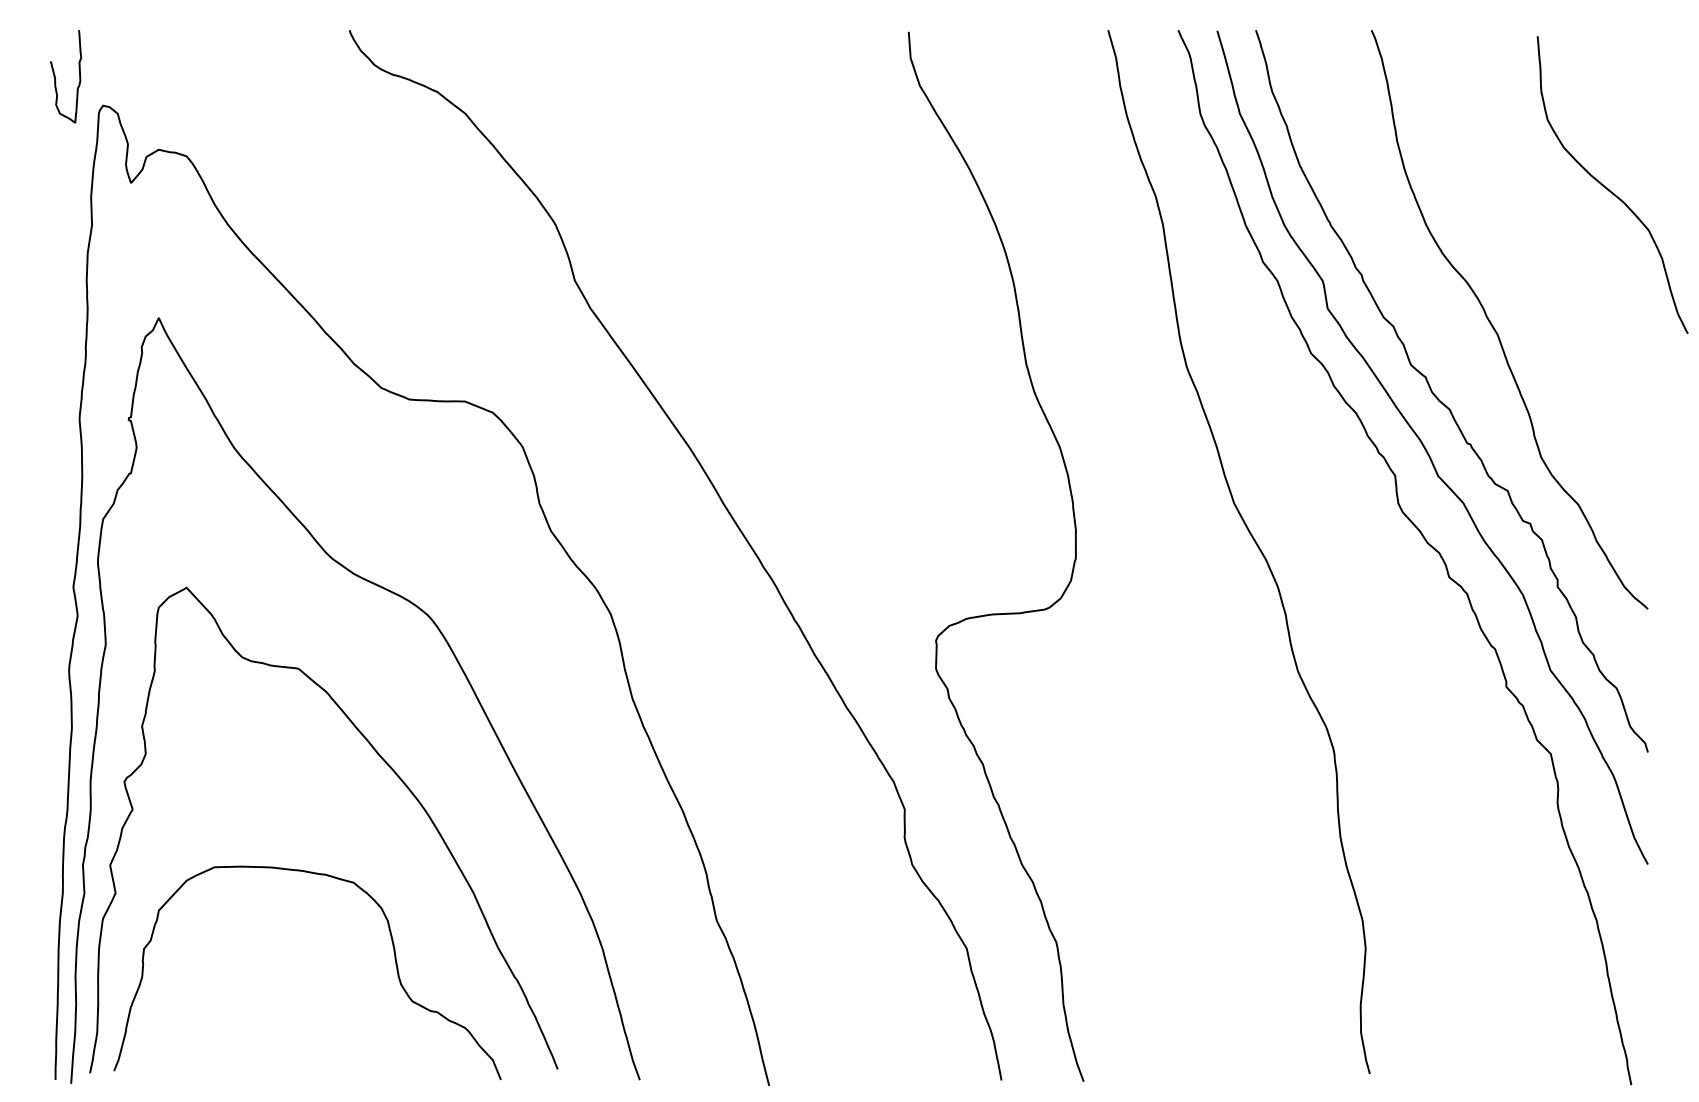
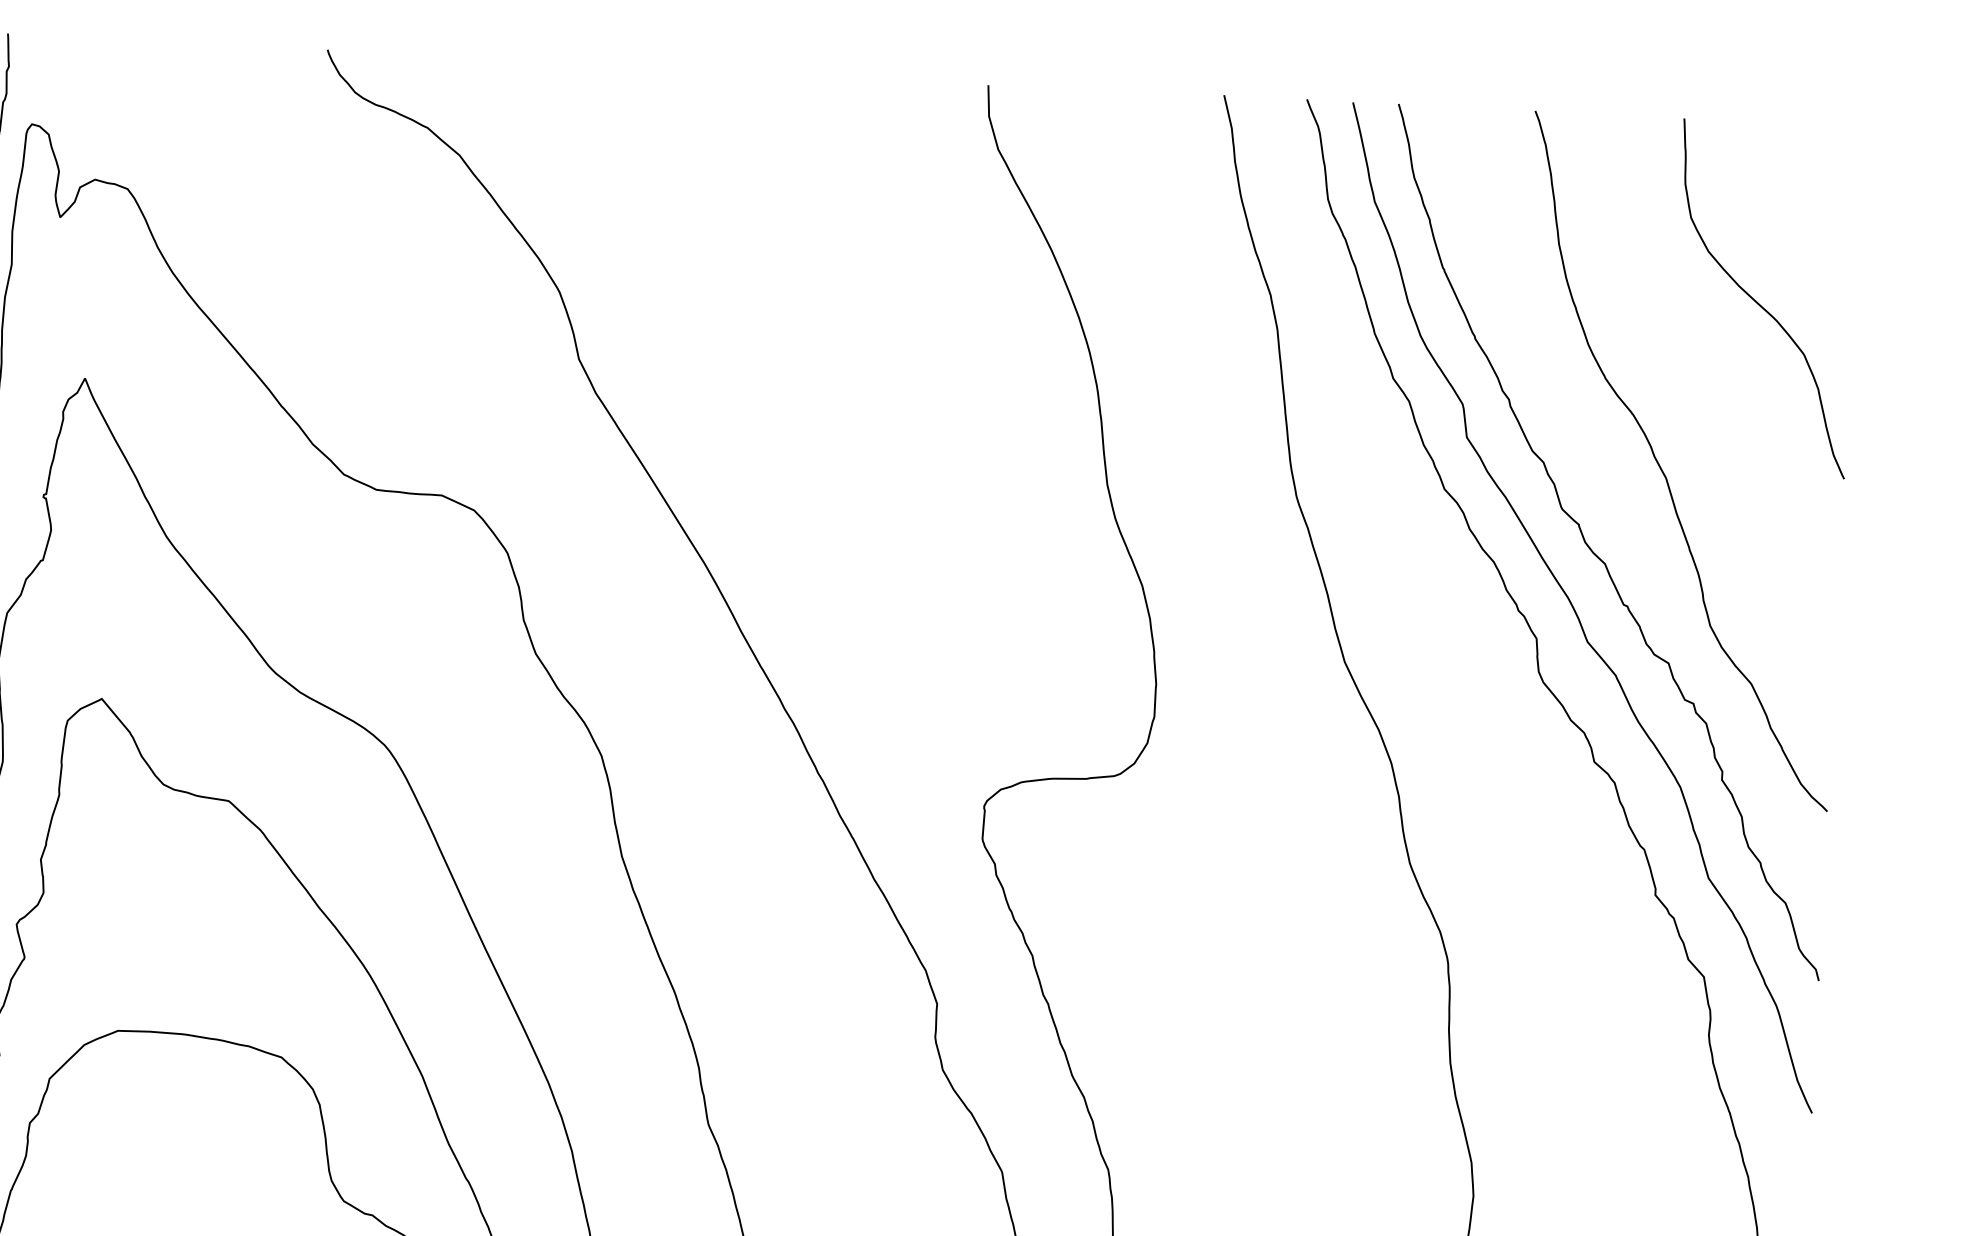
curve: (1608, 188) -> (1758, 302), moved

